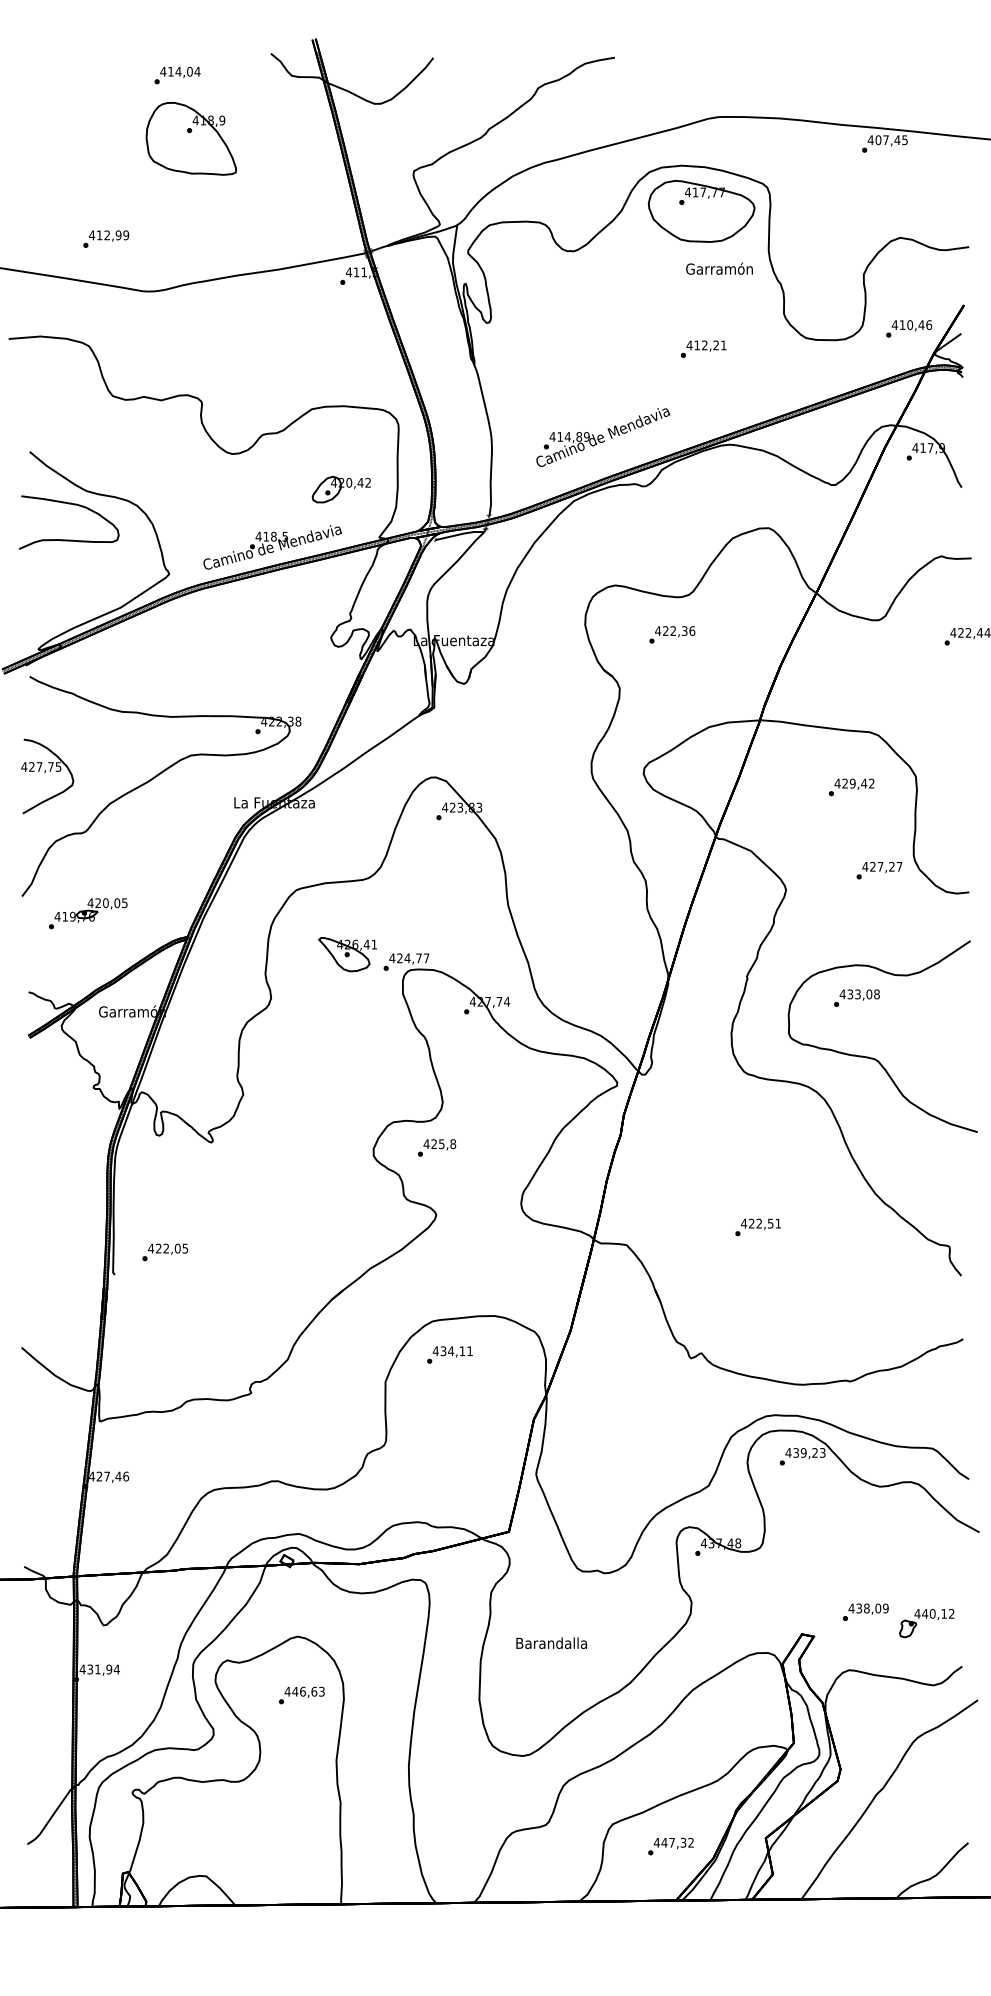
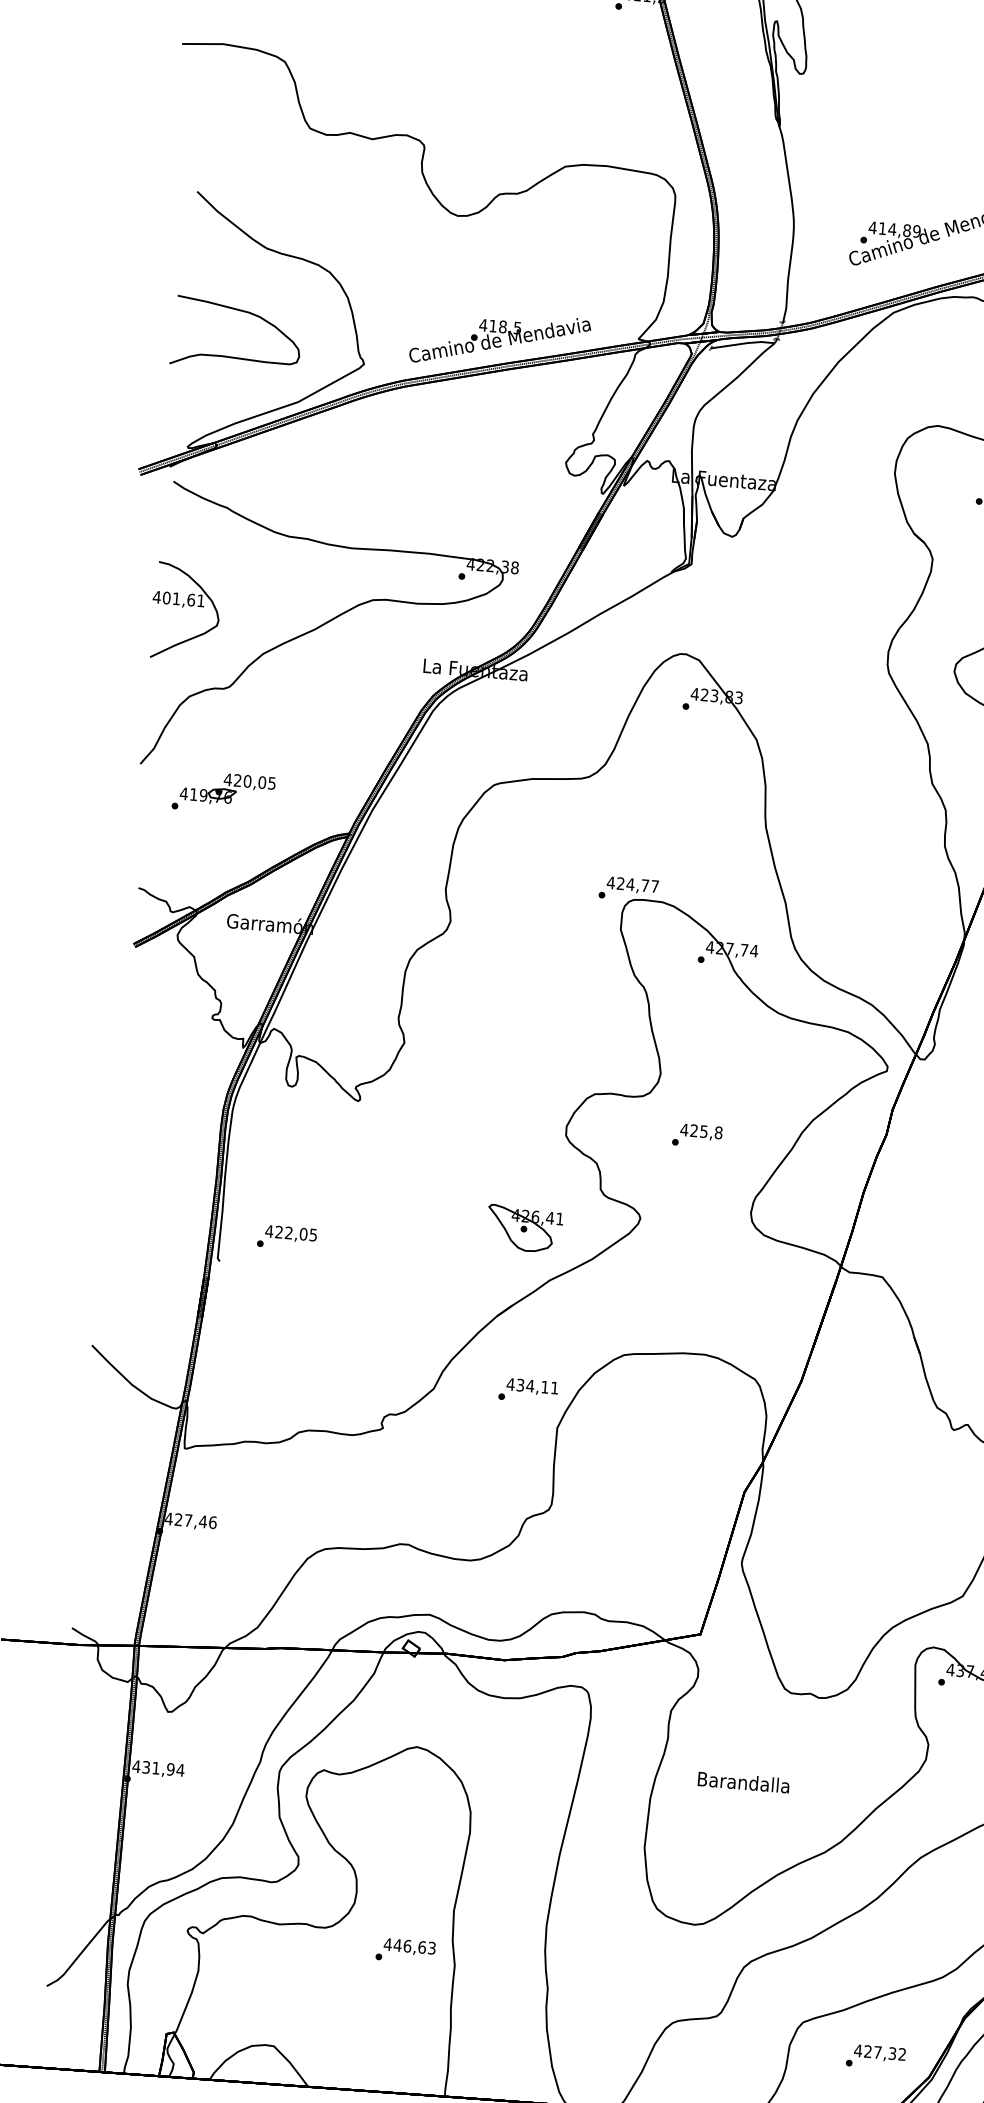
part: (340, 489) -> (593, 273), removed
part: (69, 539) -> (235, 356), moved
text: (45, 766) -> (184, 598), 427,75 -> 401,61
part: (347, 954) -> (524, 1228), moved
text: (437, 1147) -> (698, 1135), moved
text: (449, 1354) -> (527, 1390), moved
text: (301, 1695) -> (405, 1950), moved
text: (664, 1842) -> (868, 2051), 447,32 -> 427,32

